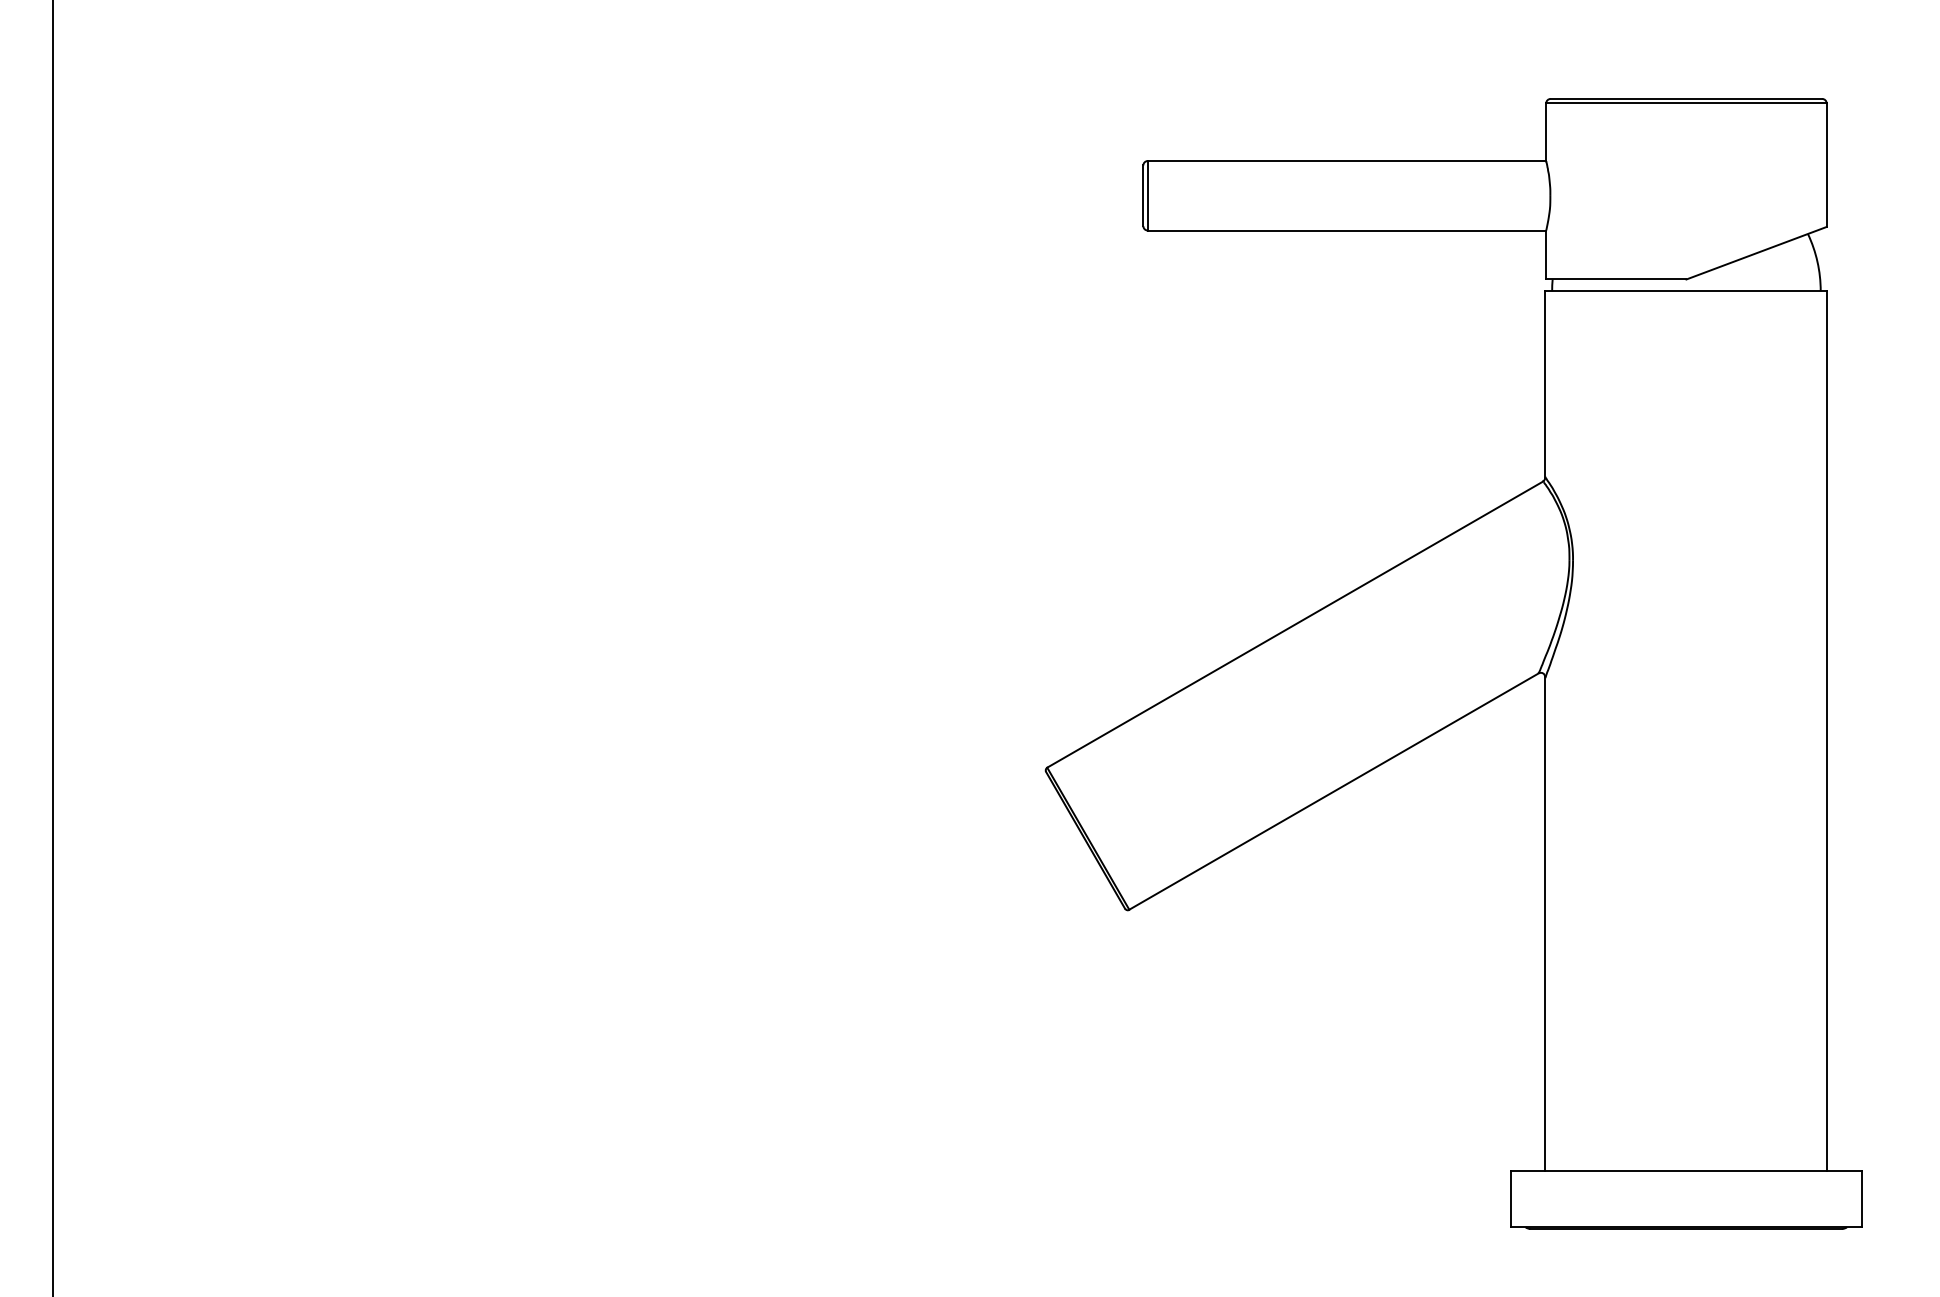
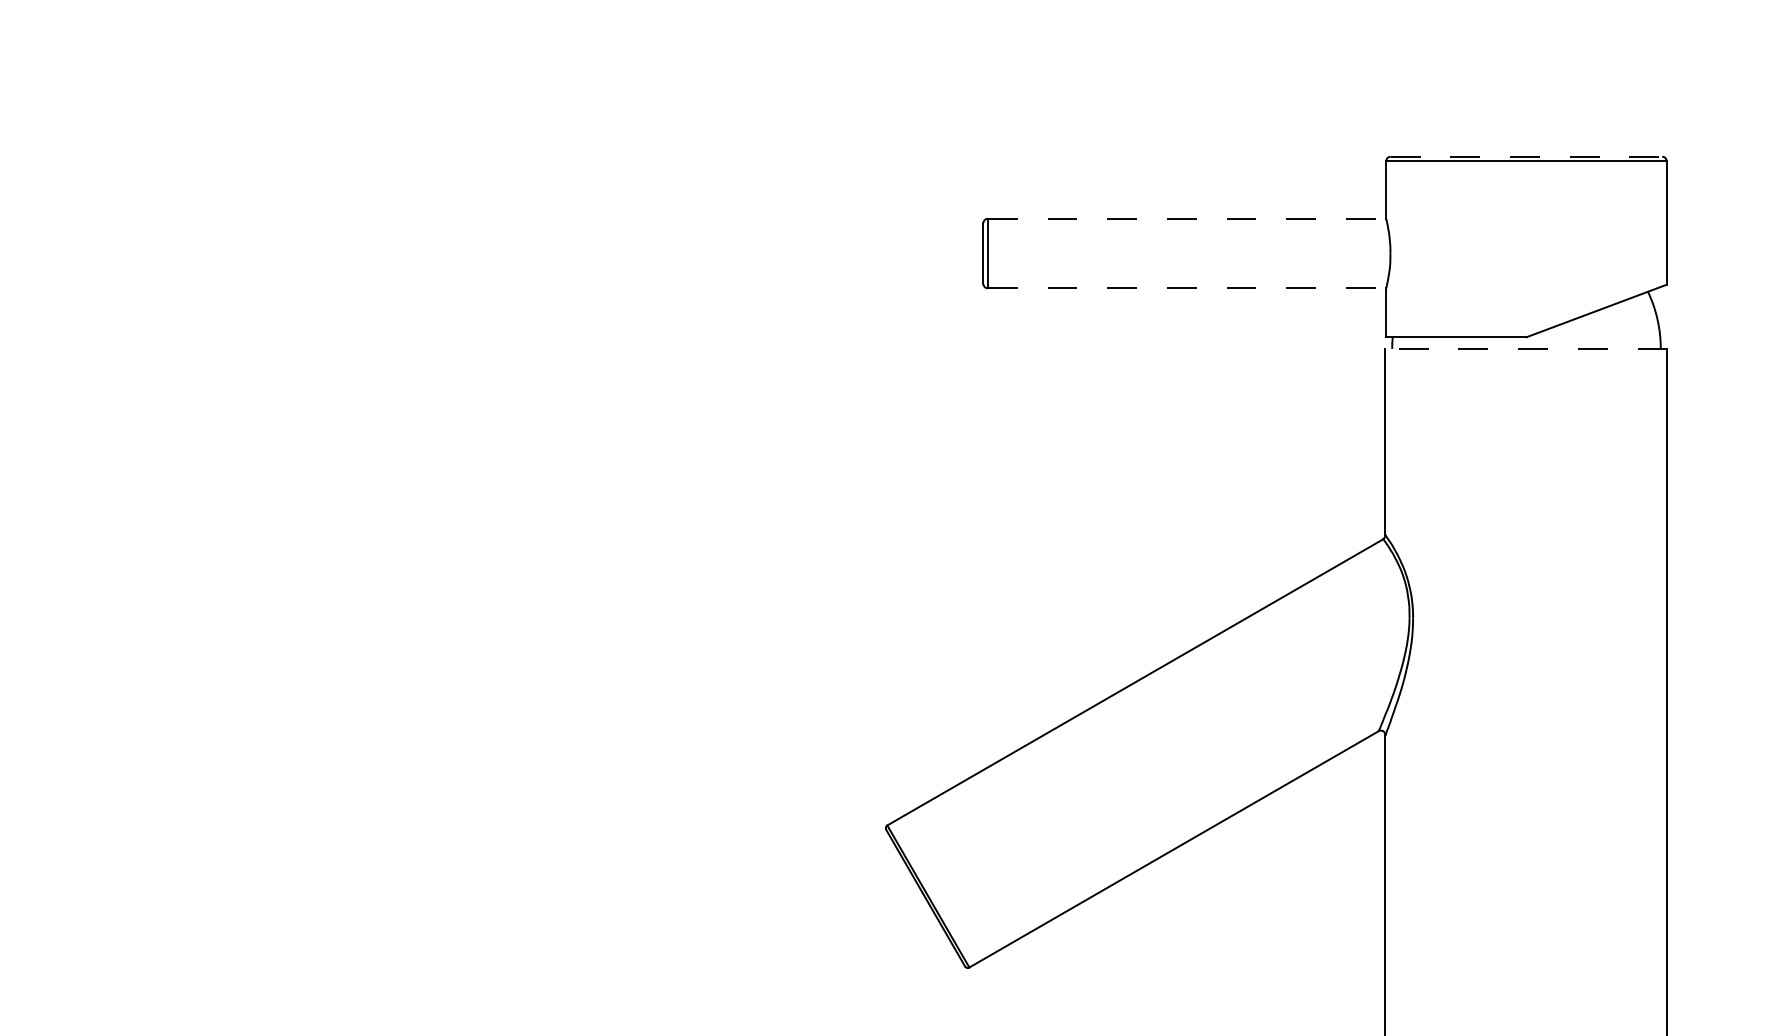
line: (1686, 98) -> (1526, 156), solid -> dashed
line: (1347, 161) -> (1187, 219), solid -> dashed
line: (1347, 230) -> (1187, 288), solid -> dashed
line: (1686, 291) -> (1526, 349), solid -> dashed

